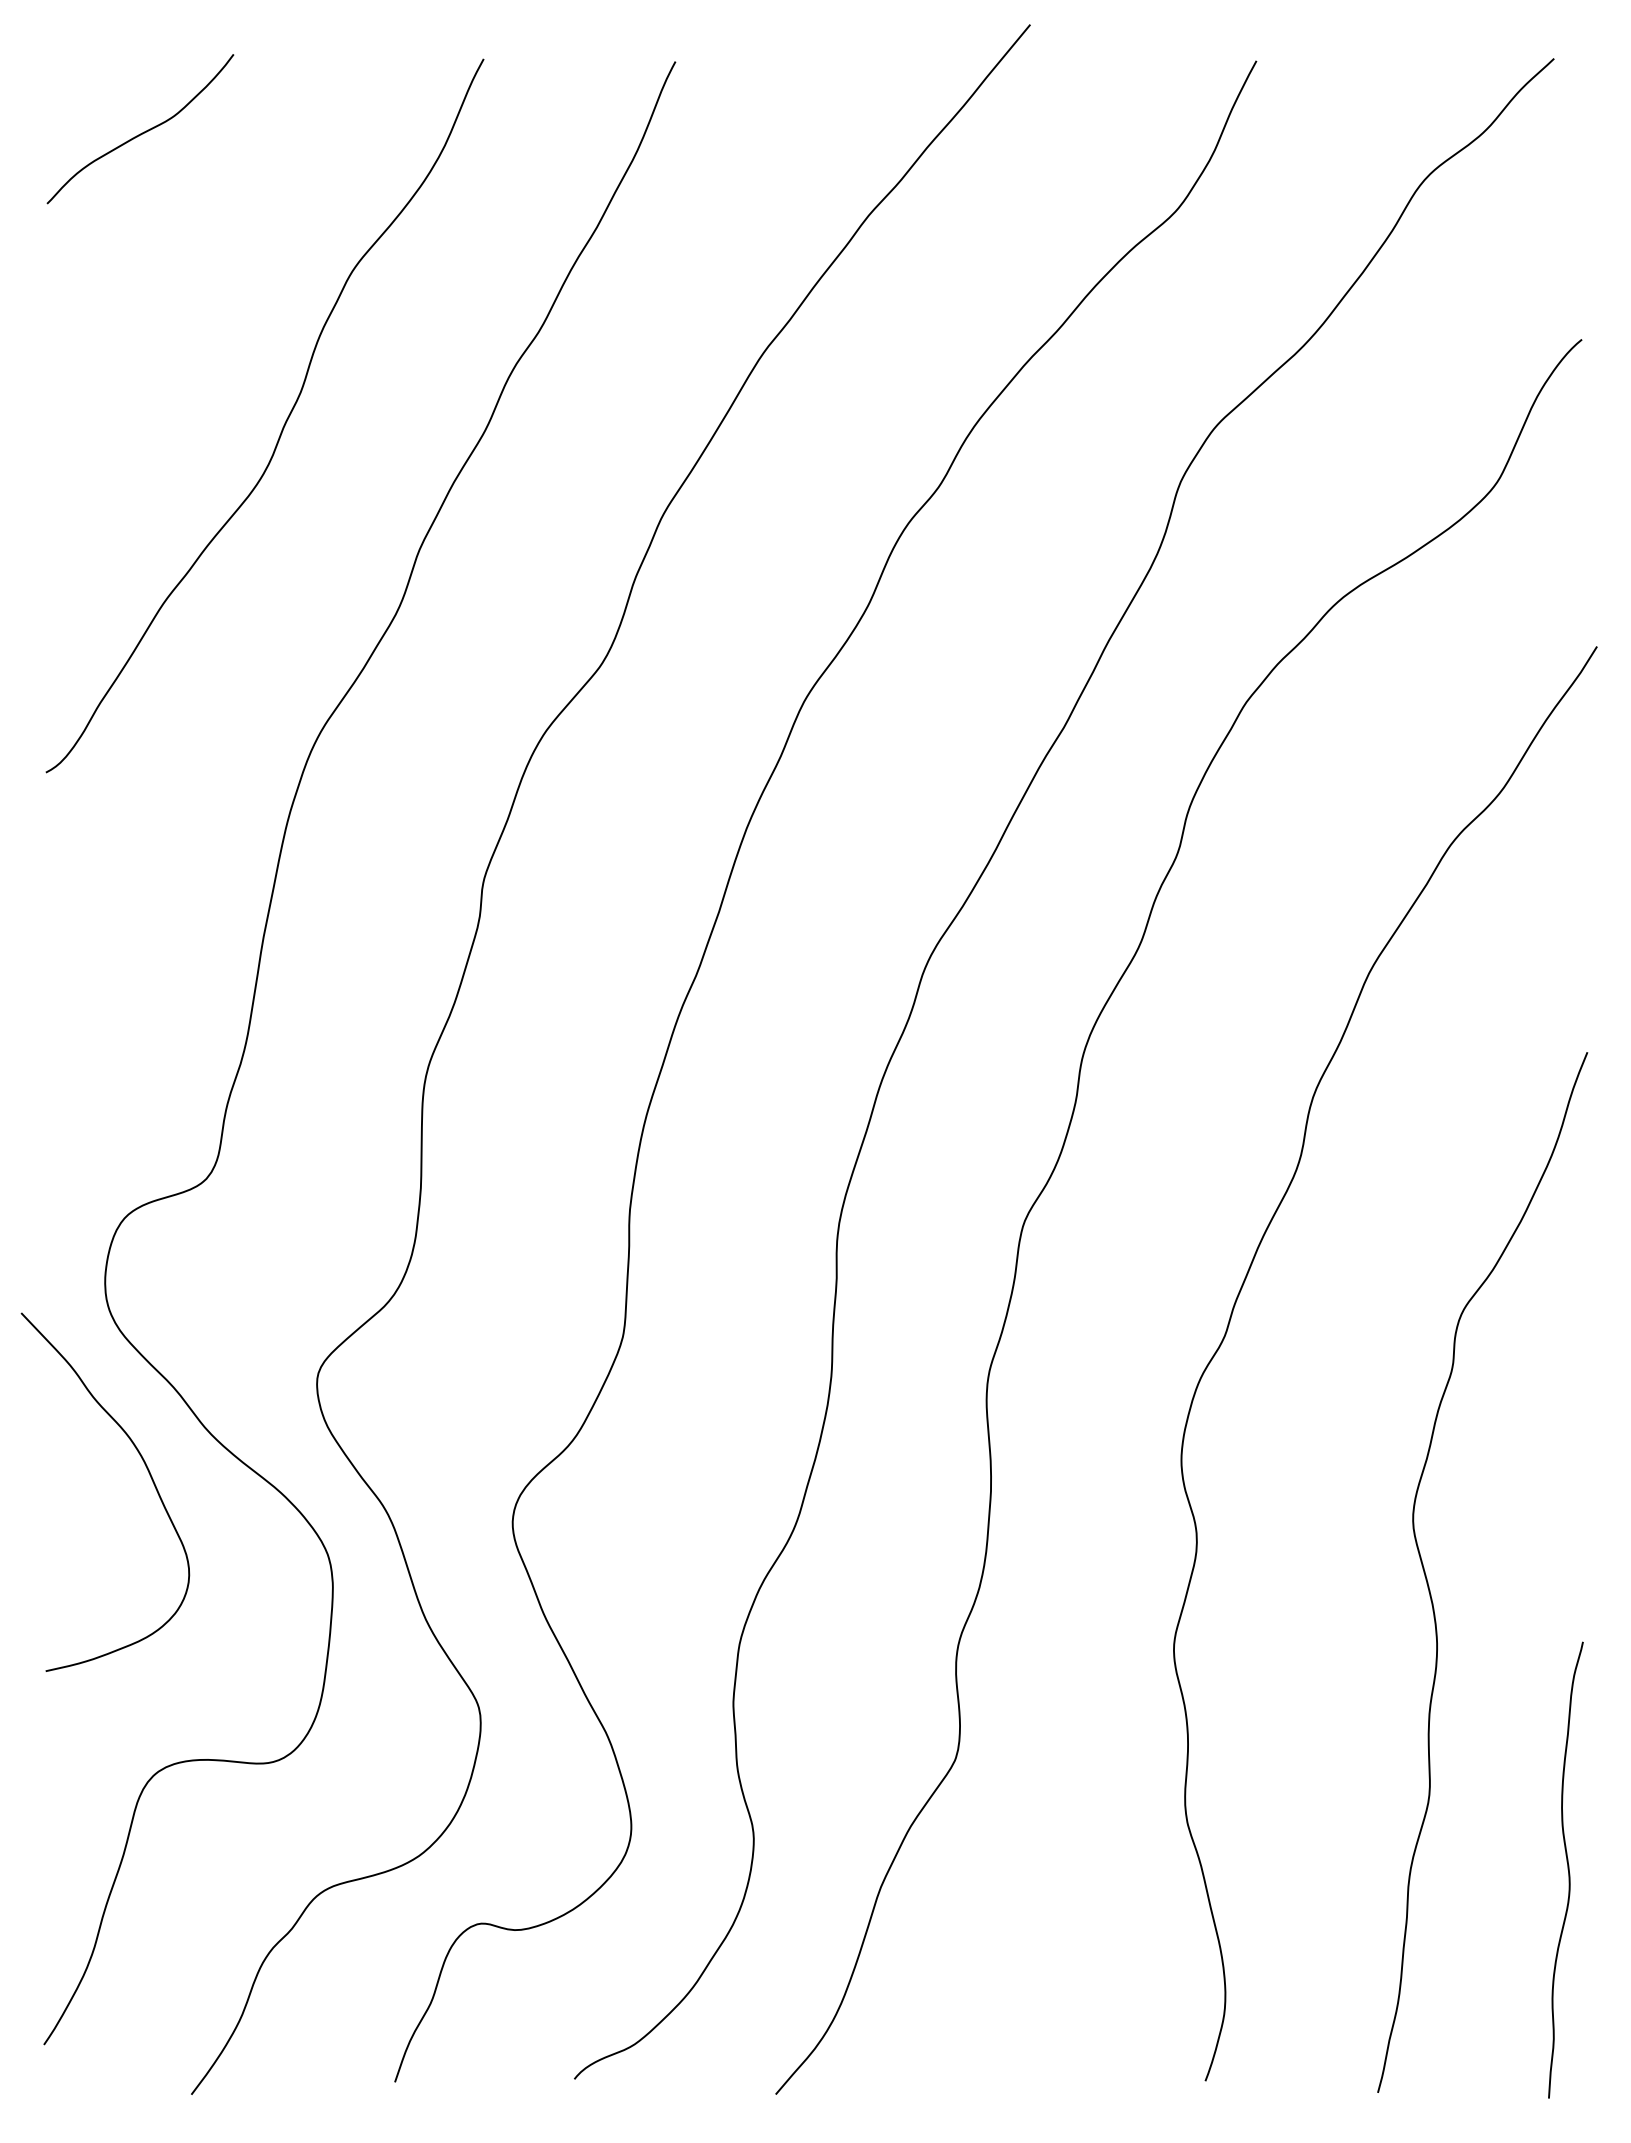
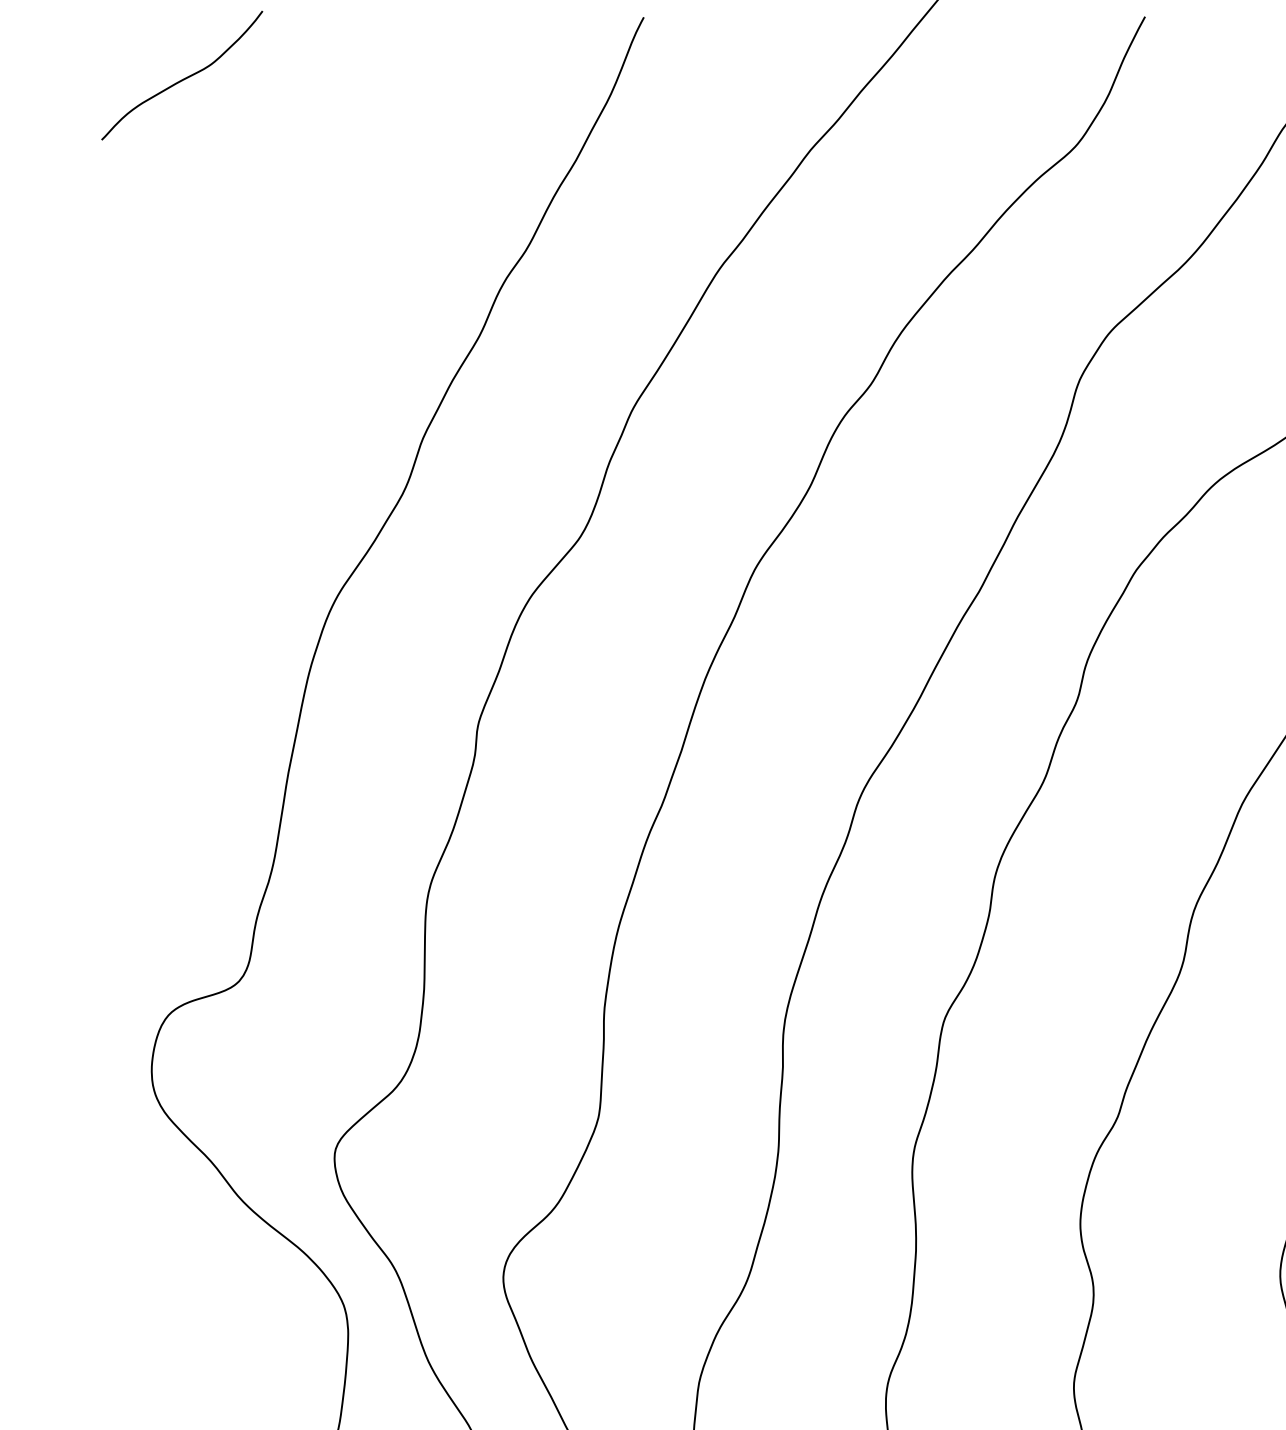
curve: (284, 422) -> (306, 328), removed
curve: (148, 1473) -> (189, 1235), removed

